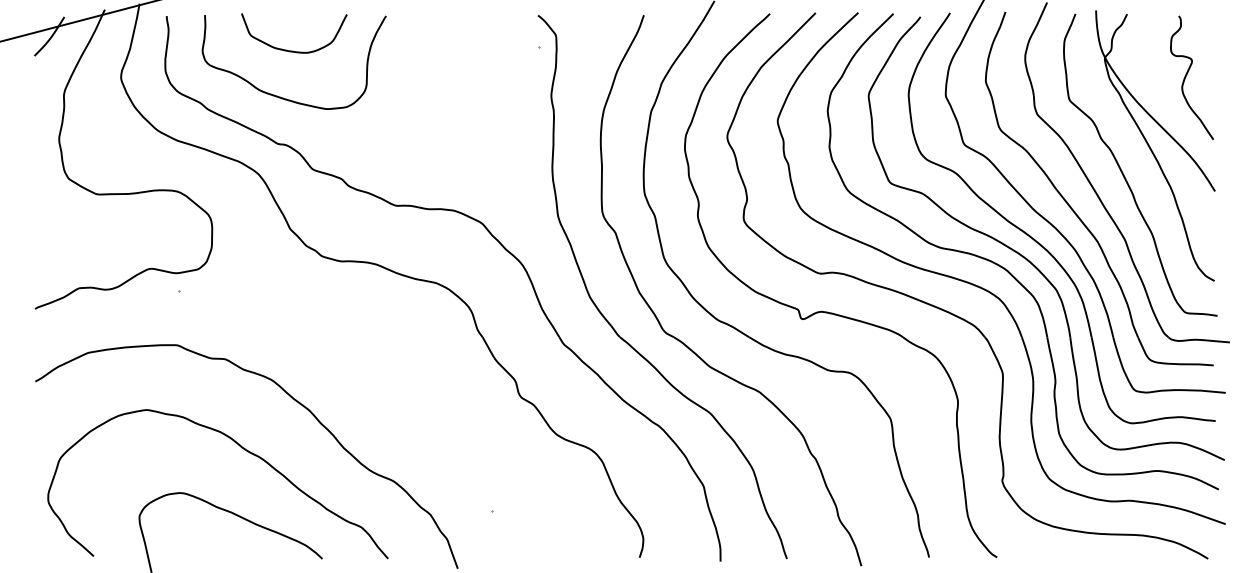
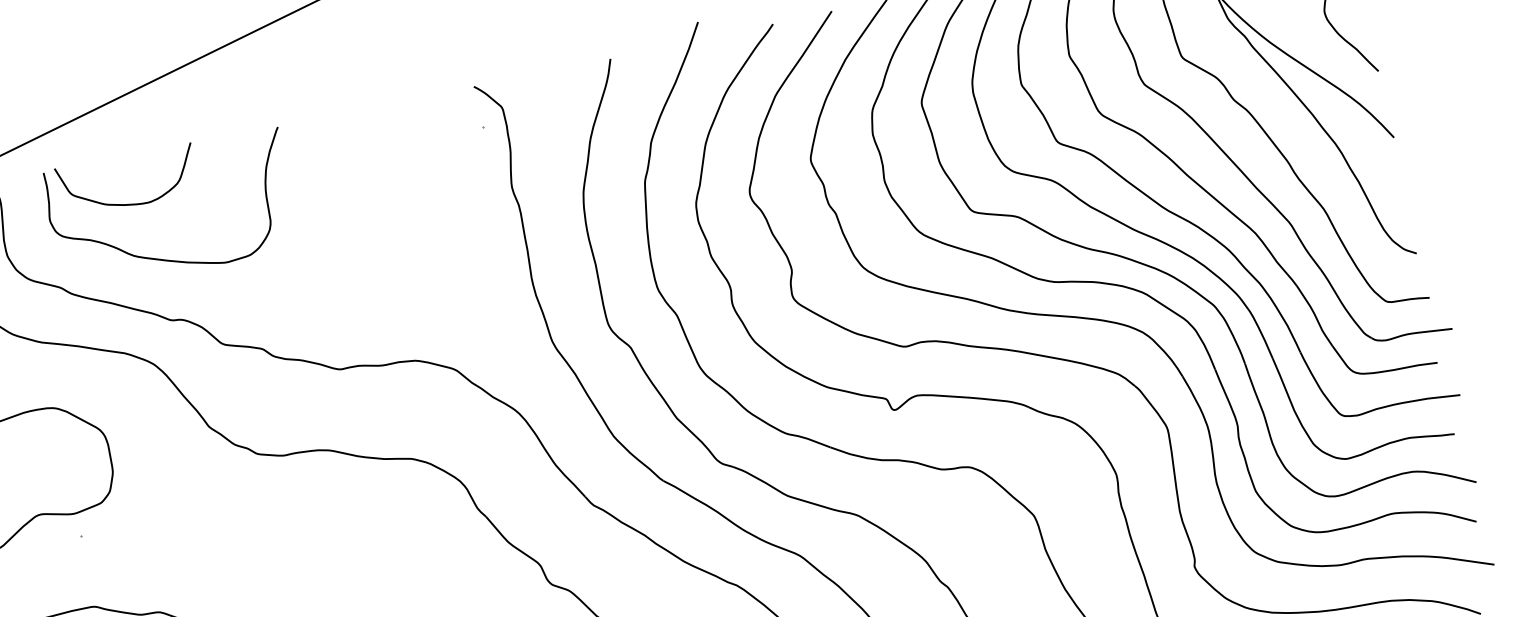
curve: (293, 50) -> (130, 202), moved

